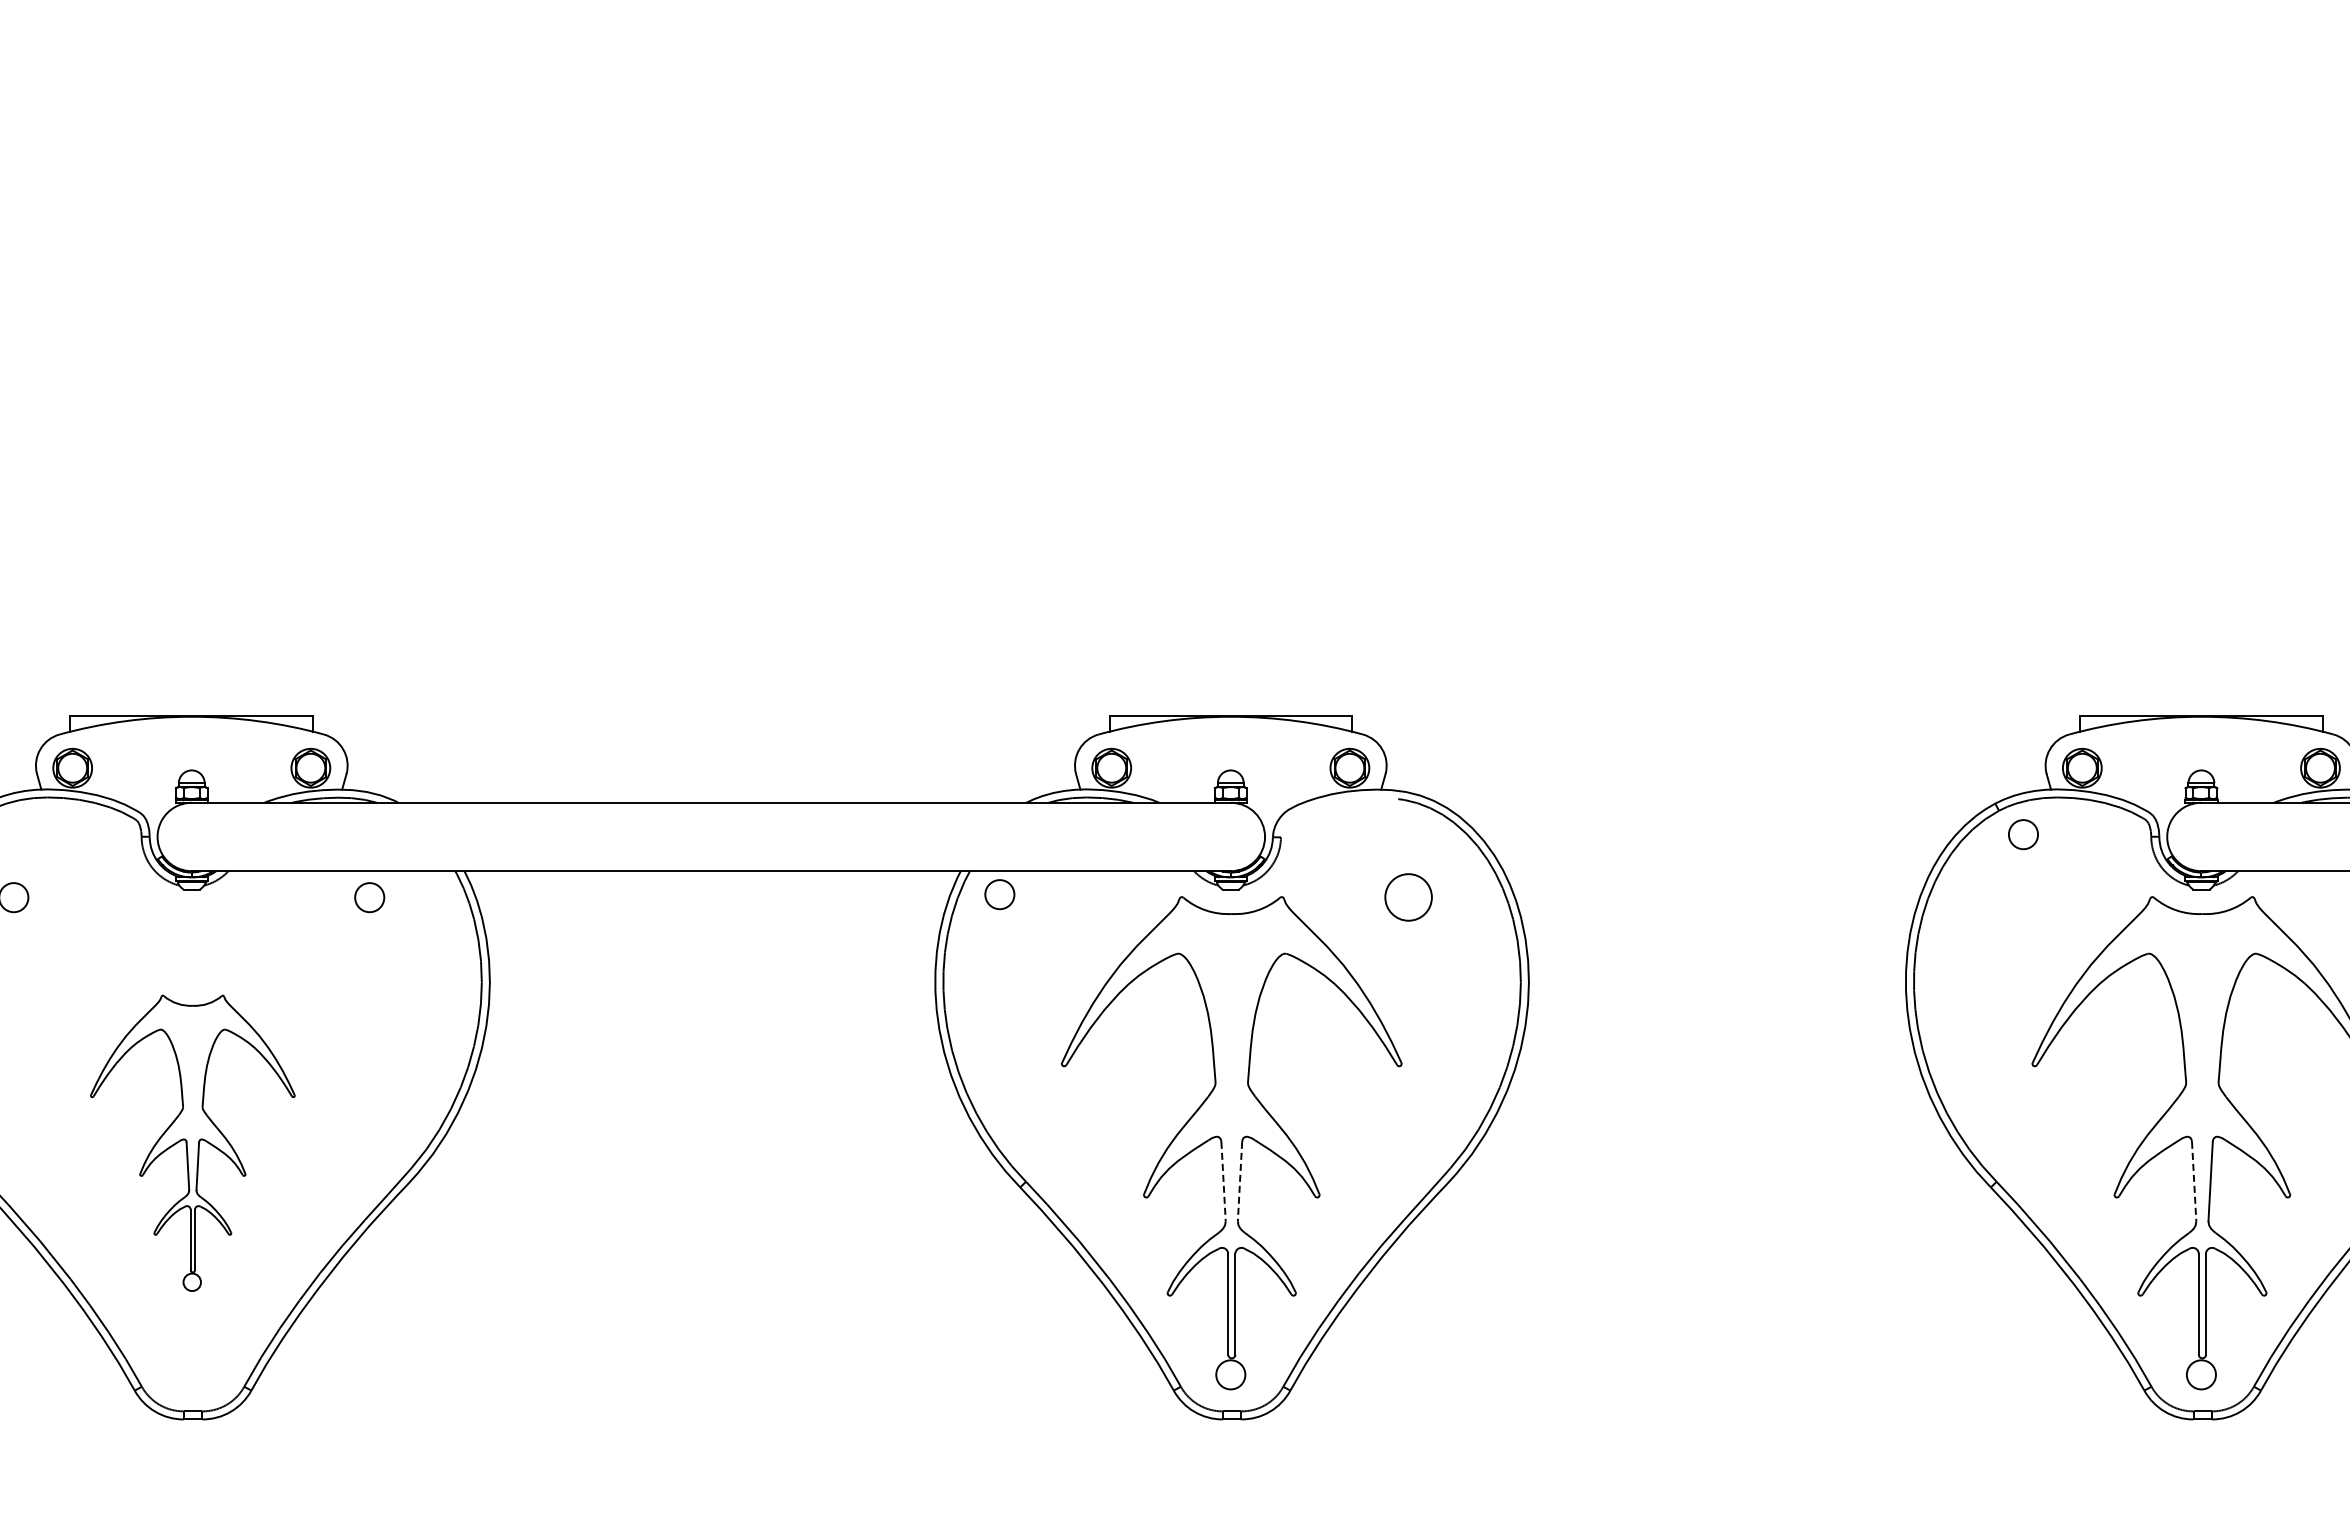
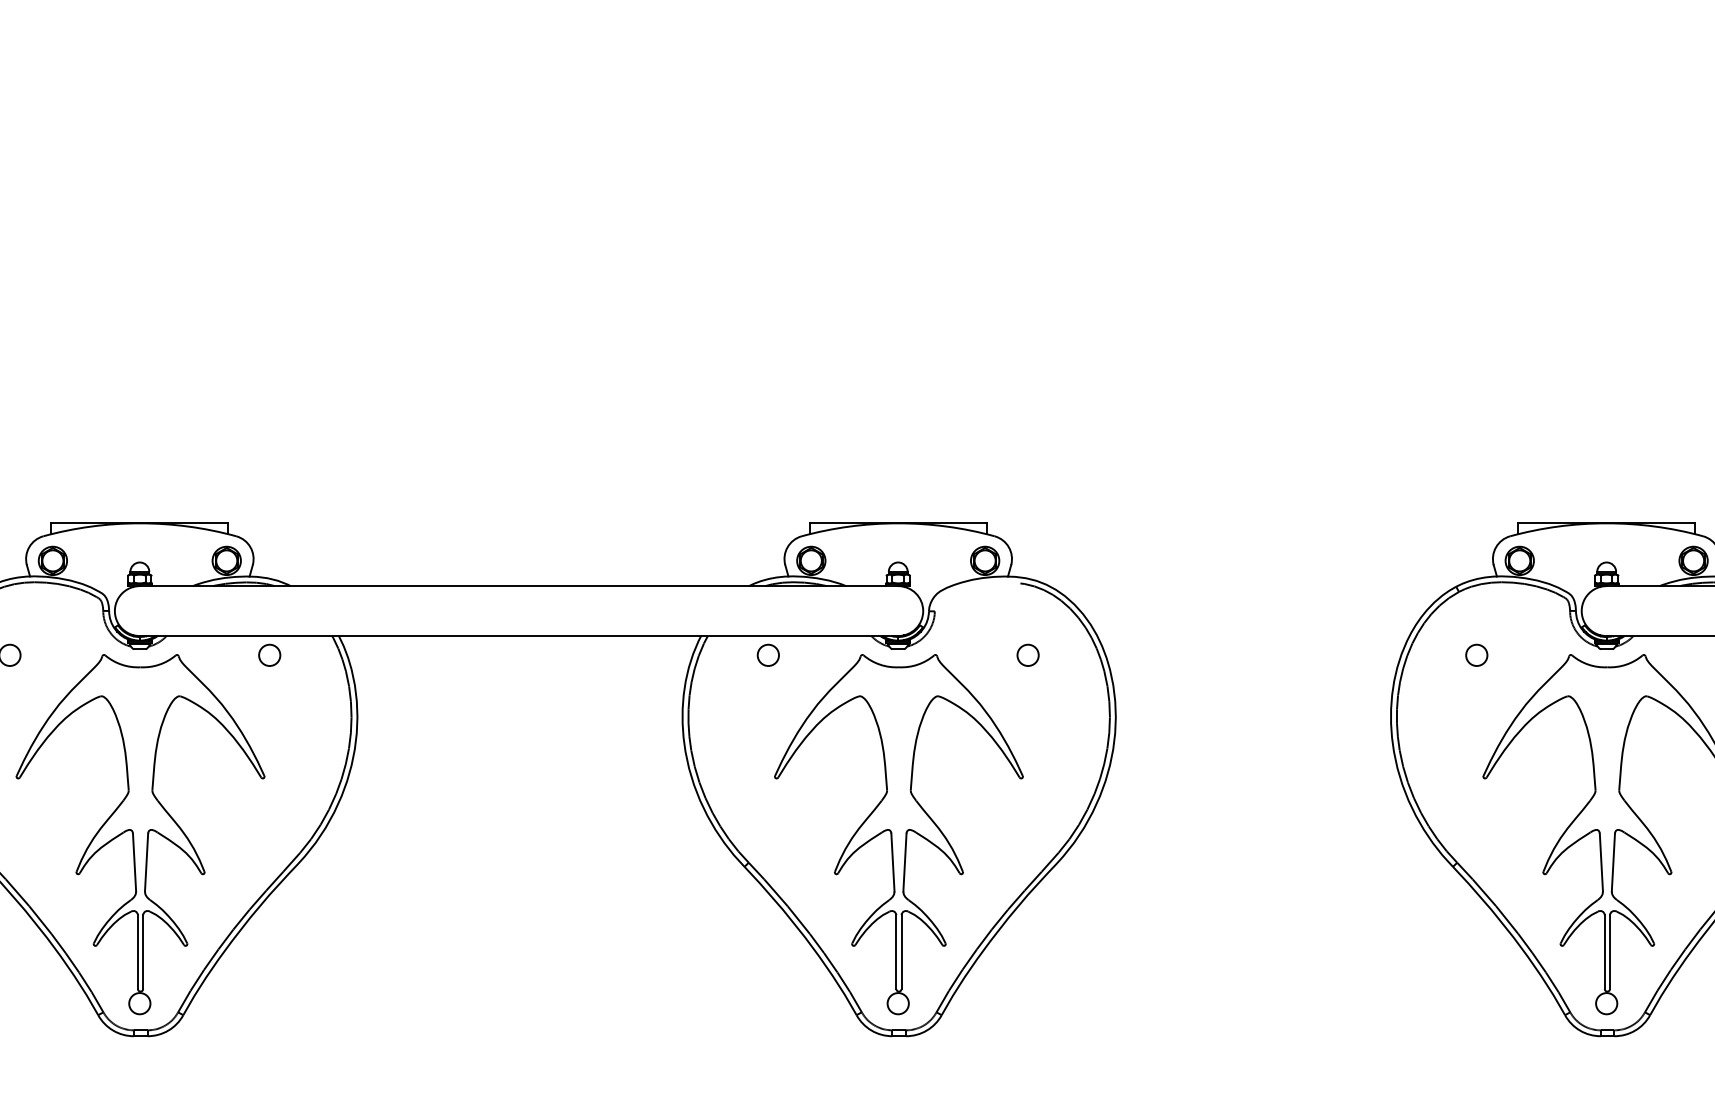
circle: (2023, 834) -> (1476, 655), moved
circle: (999, 894) -> (768, 655), moved
circle: (1408, 897) -> (1027, 655), size x0.62
part: (192, 1143) -> (140, 834), size x1.67
line: (1223, 1181) -> (892, 862), dashed -> solid
line: (1240, 1181) -> (905, 862), dashed -> solid
line: (2194, 1181) -> (1601, 862), dashed -> solid

